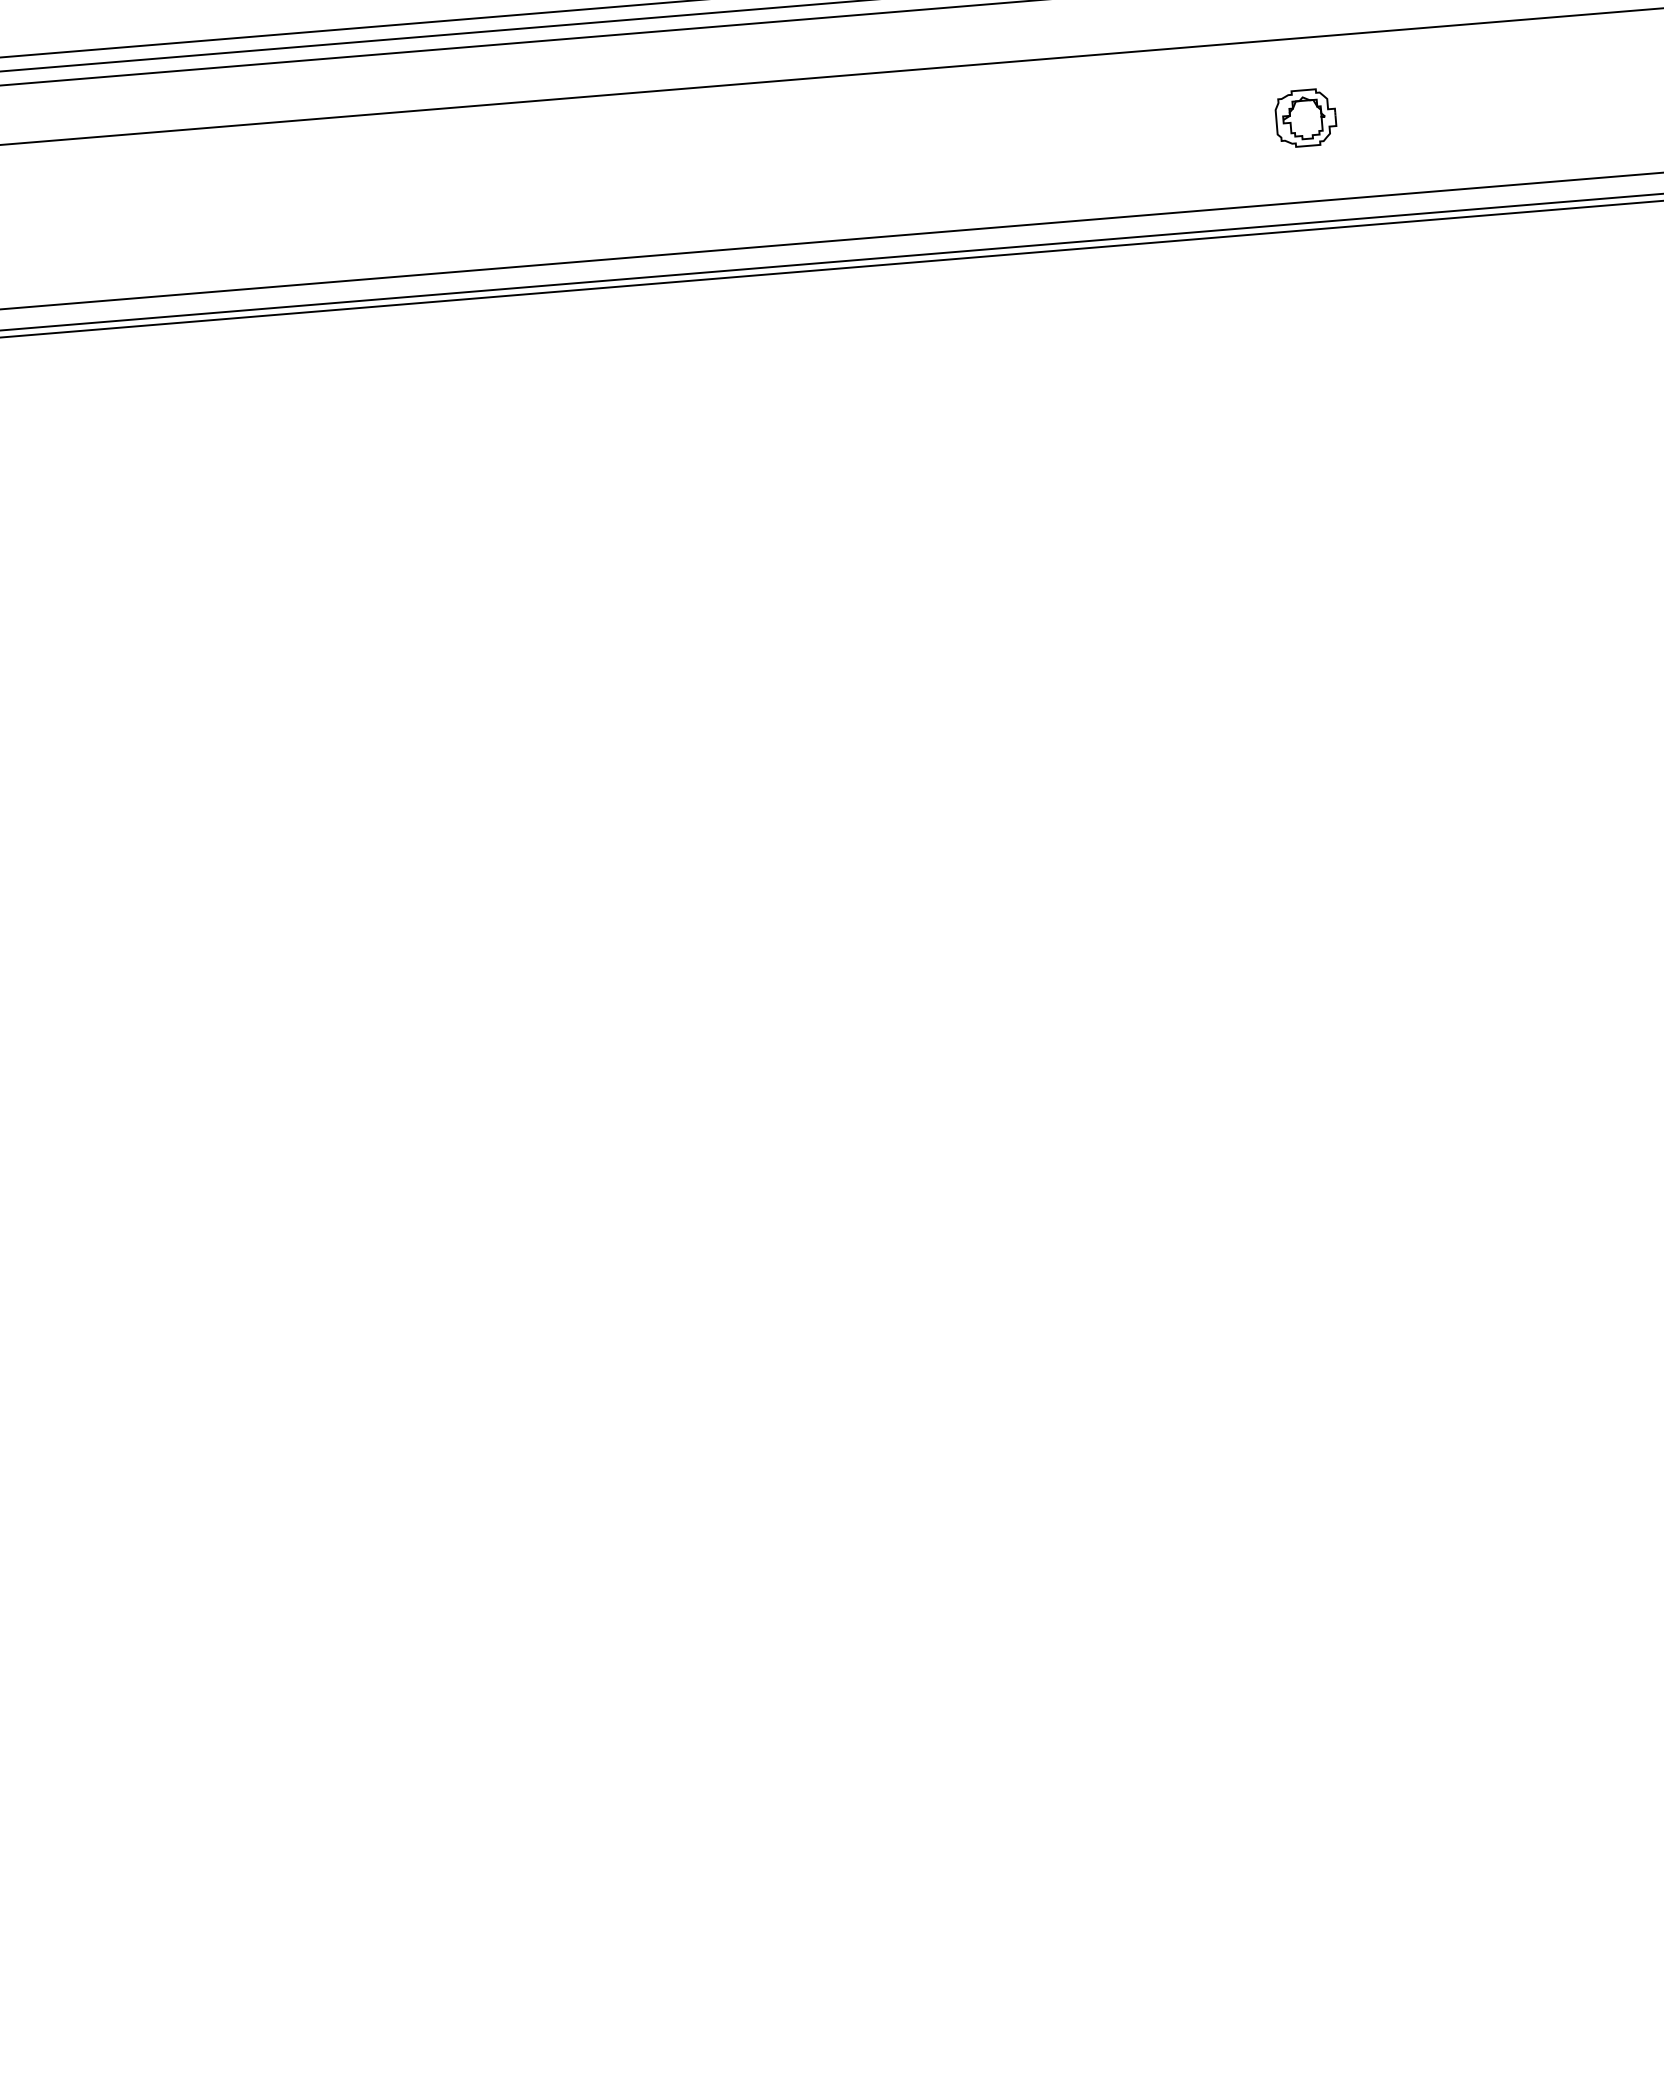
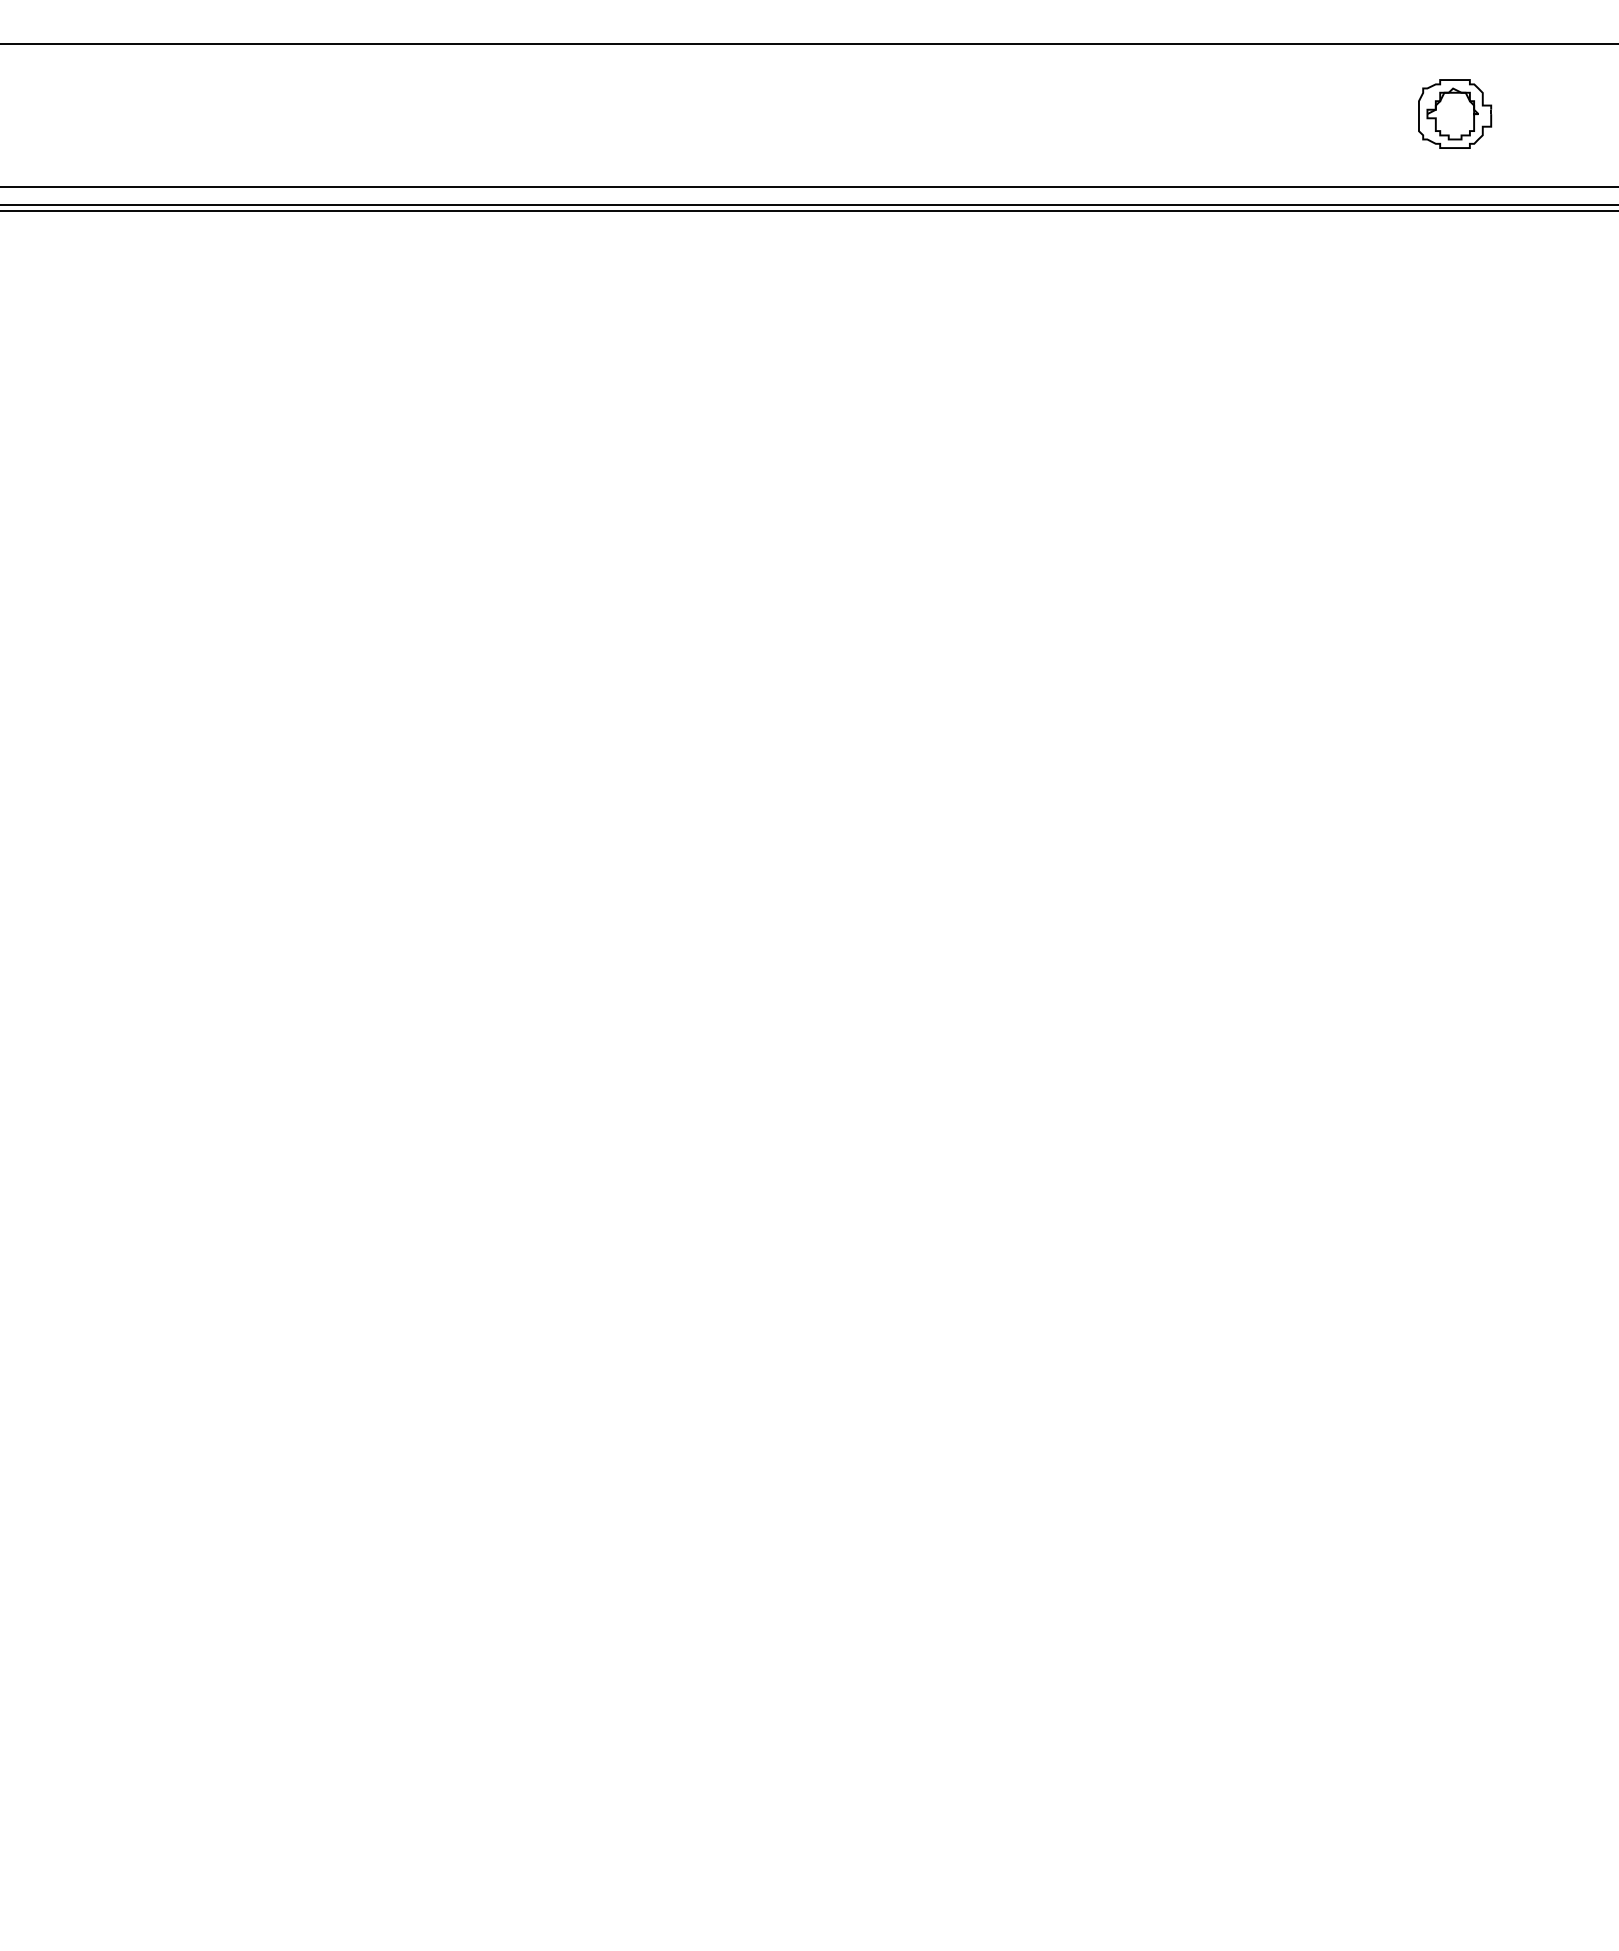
part: (1305, 117) -> (1454, 113), size x1.4

